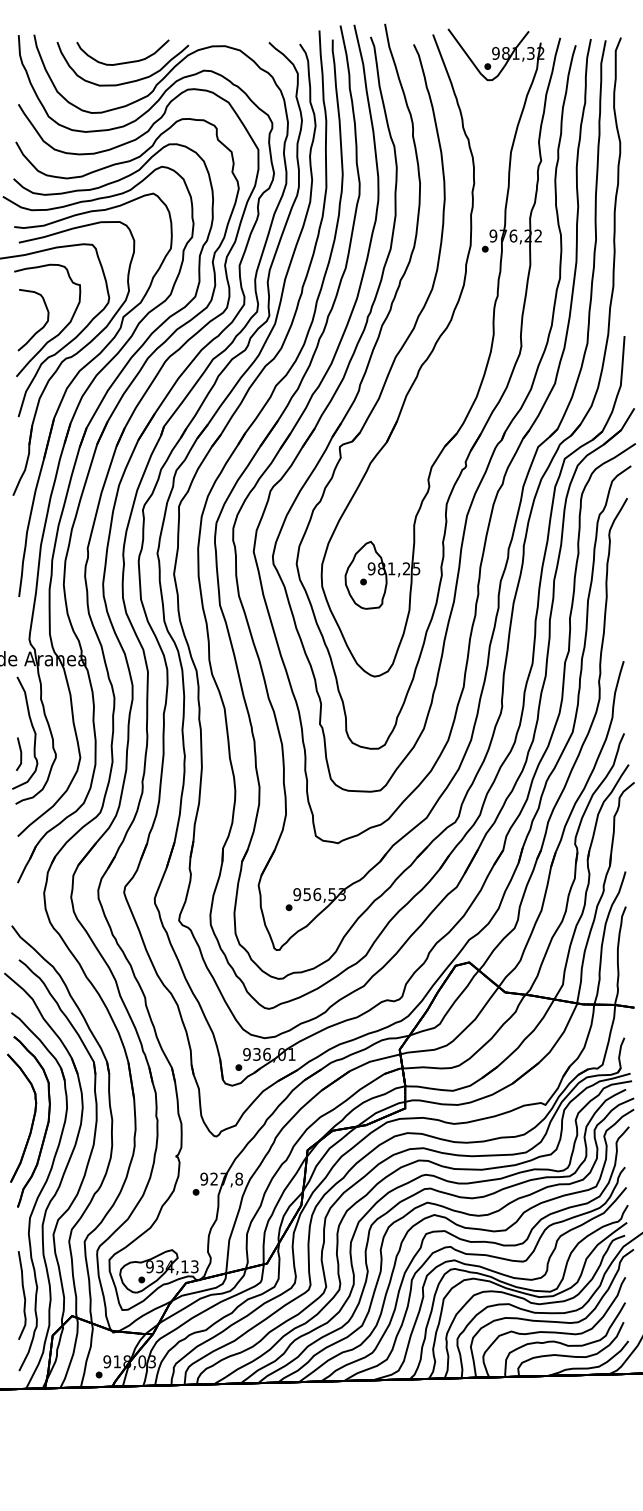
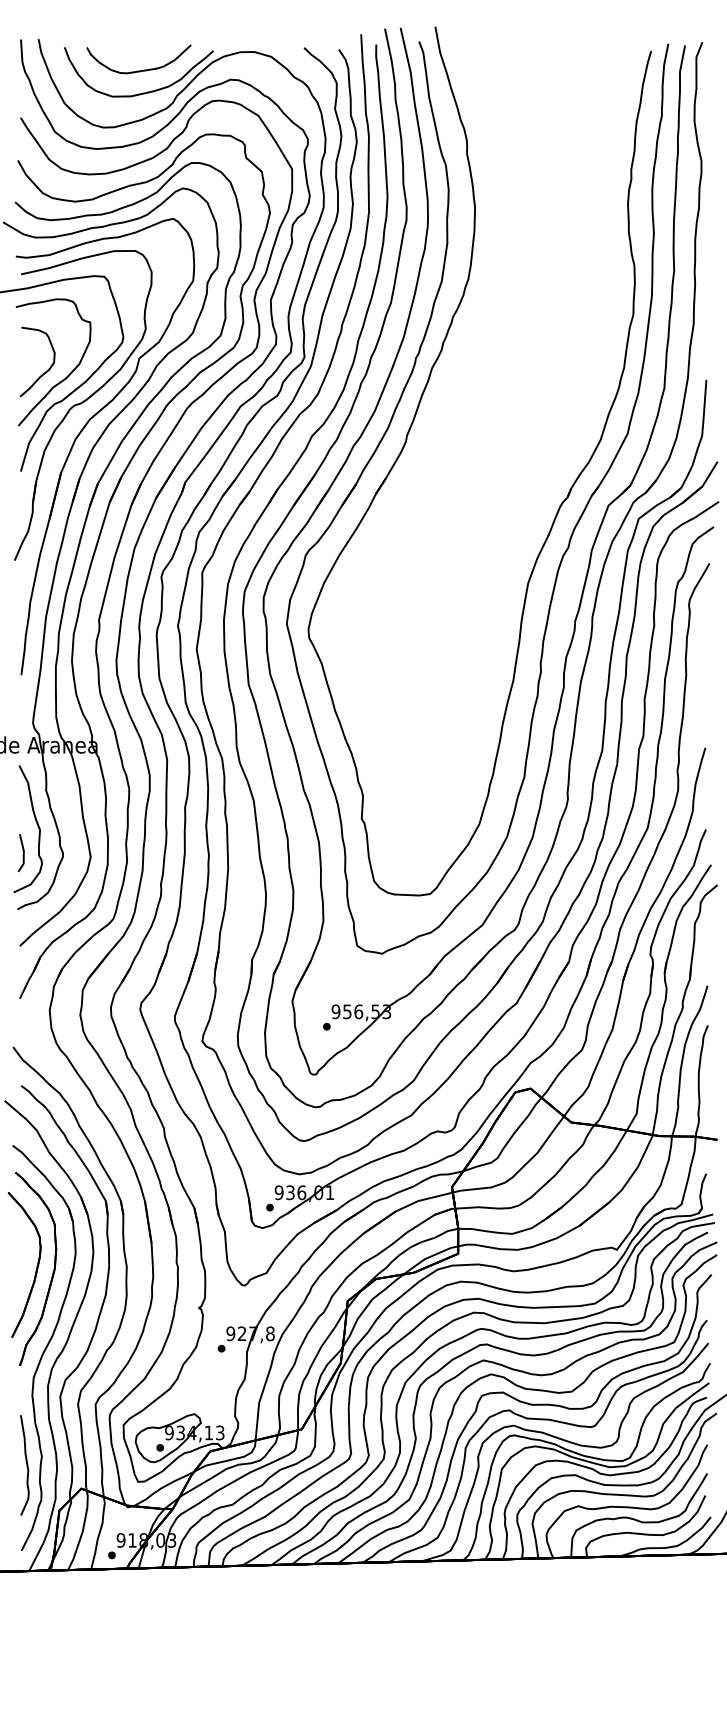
part: (416, 380) -> (470, 430), removed

